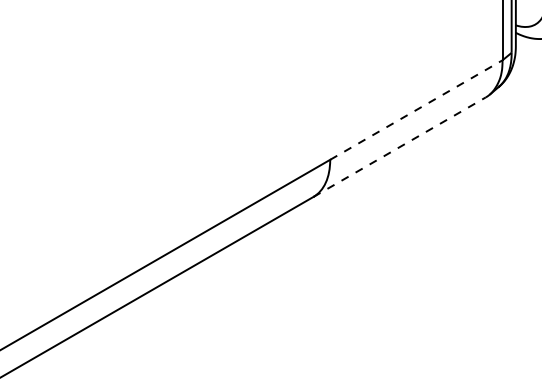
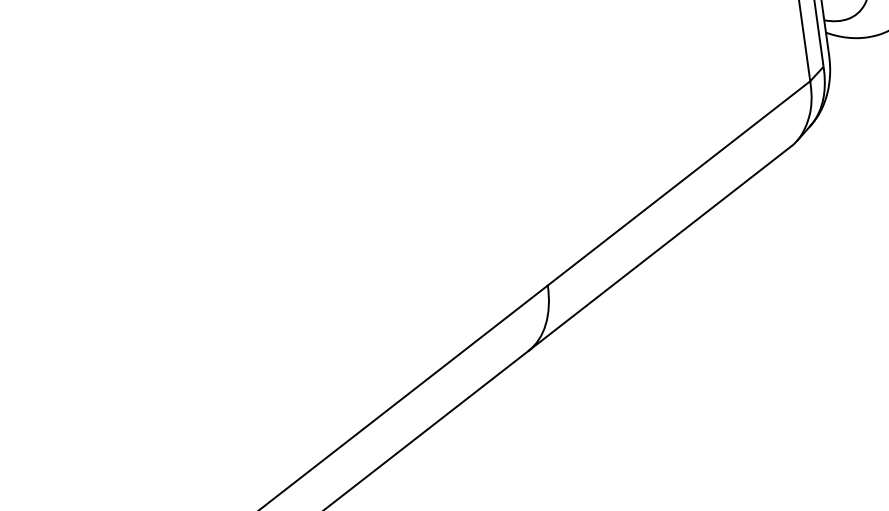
line: (416, 109) -> (679, 182), dashed -> solid
line: (399, 147) -> (659, 249), dashed -> solid

